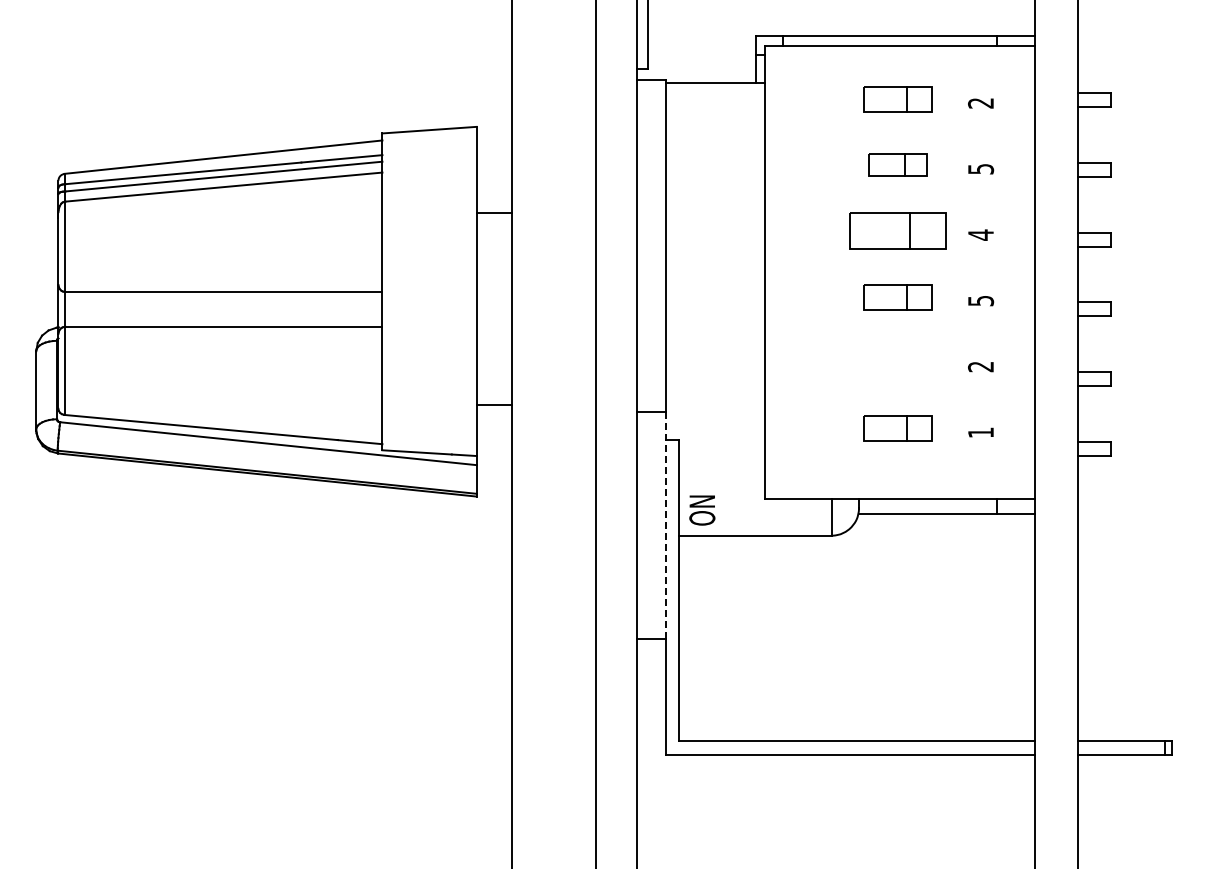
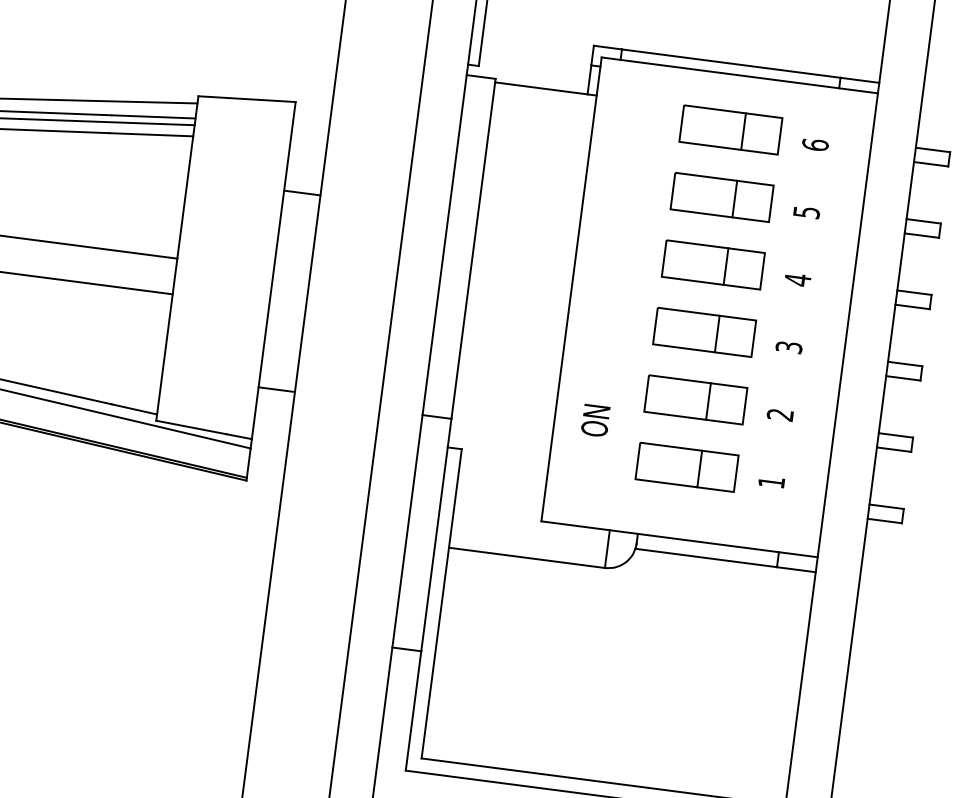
part: (897, 99) -> (730, 130), size x1.43
text: (981, 102) -> (816, 144), 2 -> 6
part: (897, 164) -> (721, 196), size x1.67
part: (897, 296) -> (704, 331), size x1.43
text: (980, 300) -> (788, 346), 5 -> 3
part: (897, 362) -> (695, 399), added
part: (897, 428) -> (686, 466), size x1.43
text: (702, 510) -> (595, 420), moved
line: (665, 525) -> (436, 535), dashed -> solid

